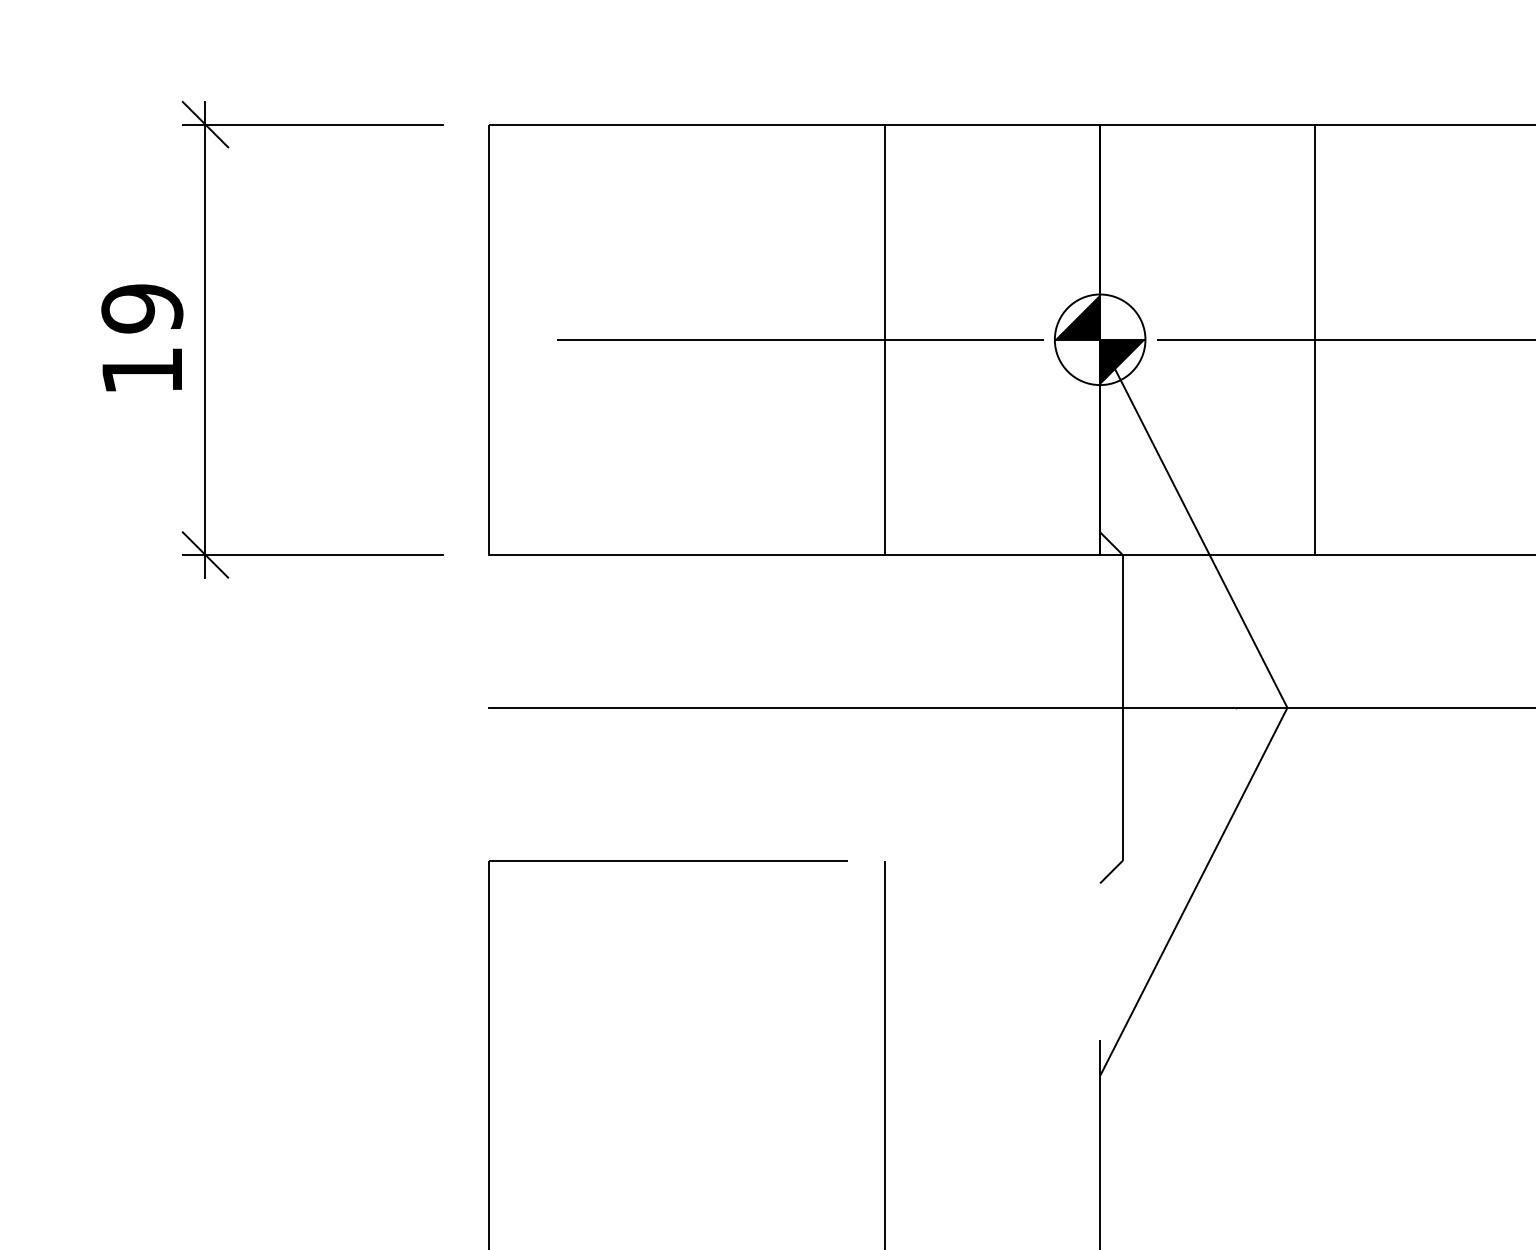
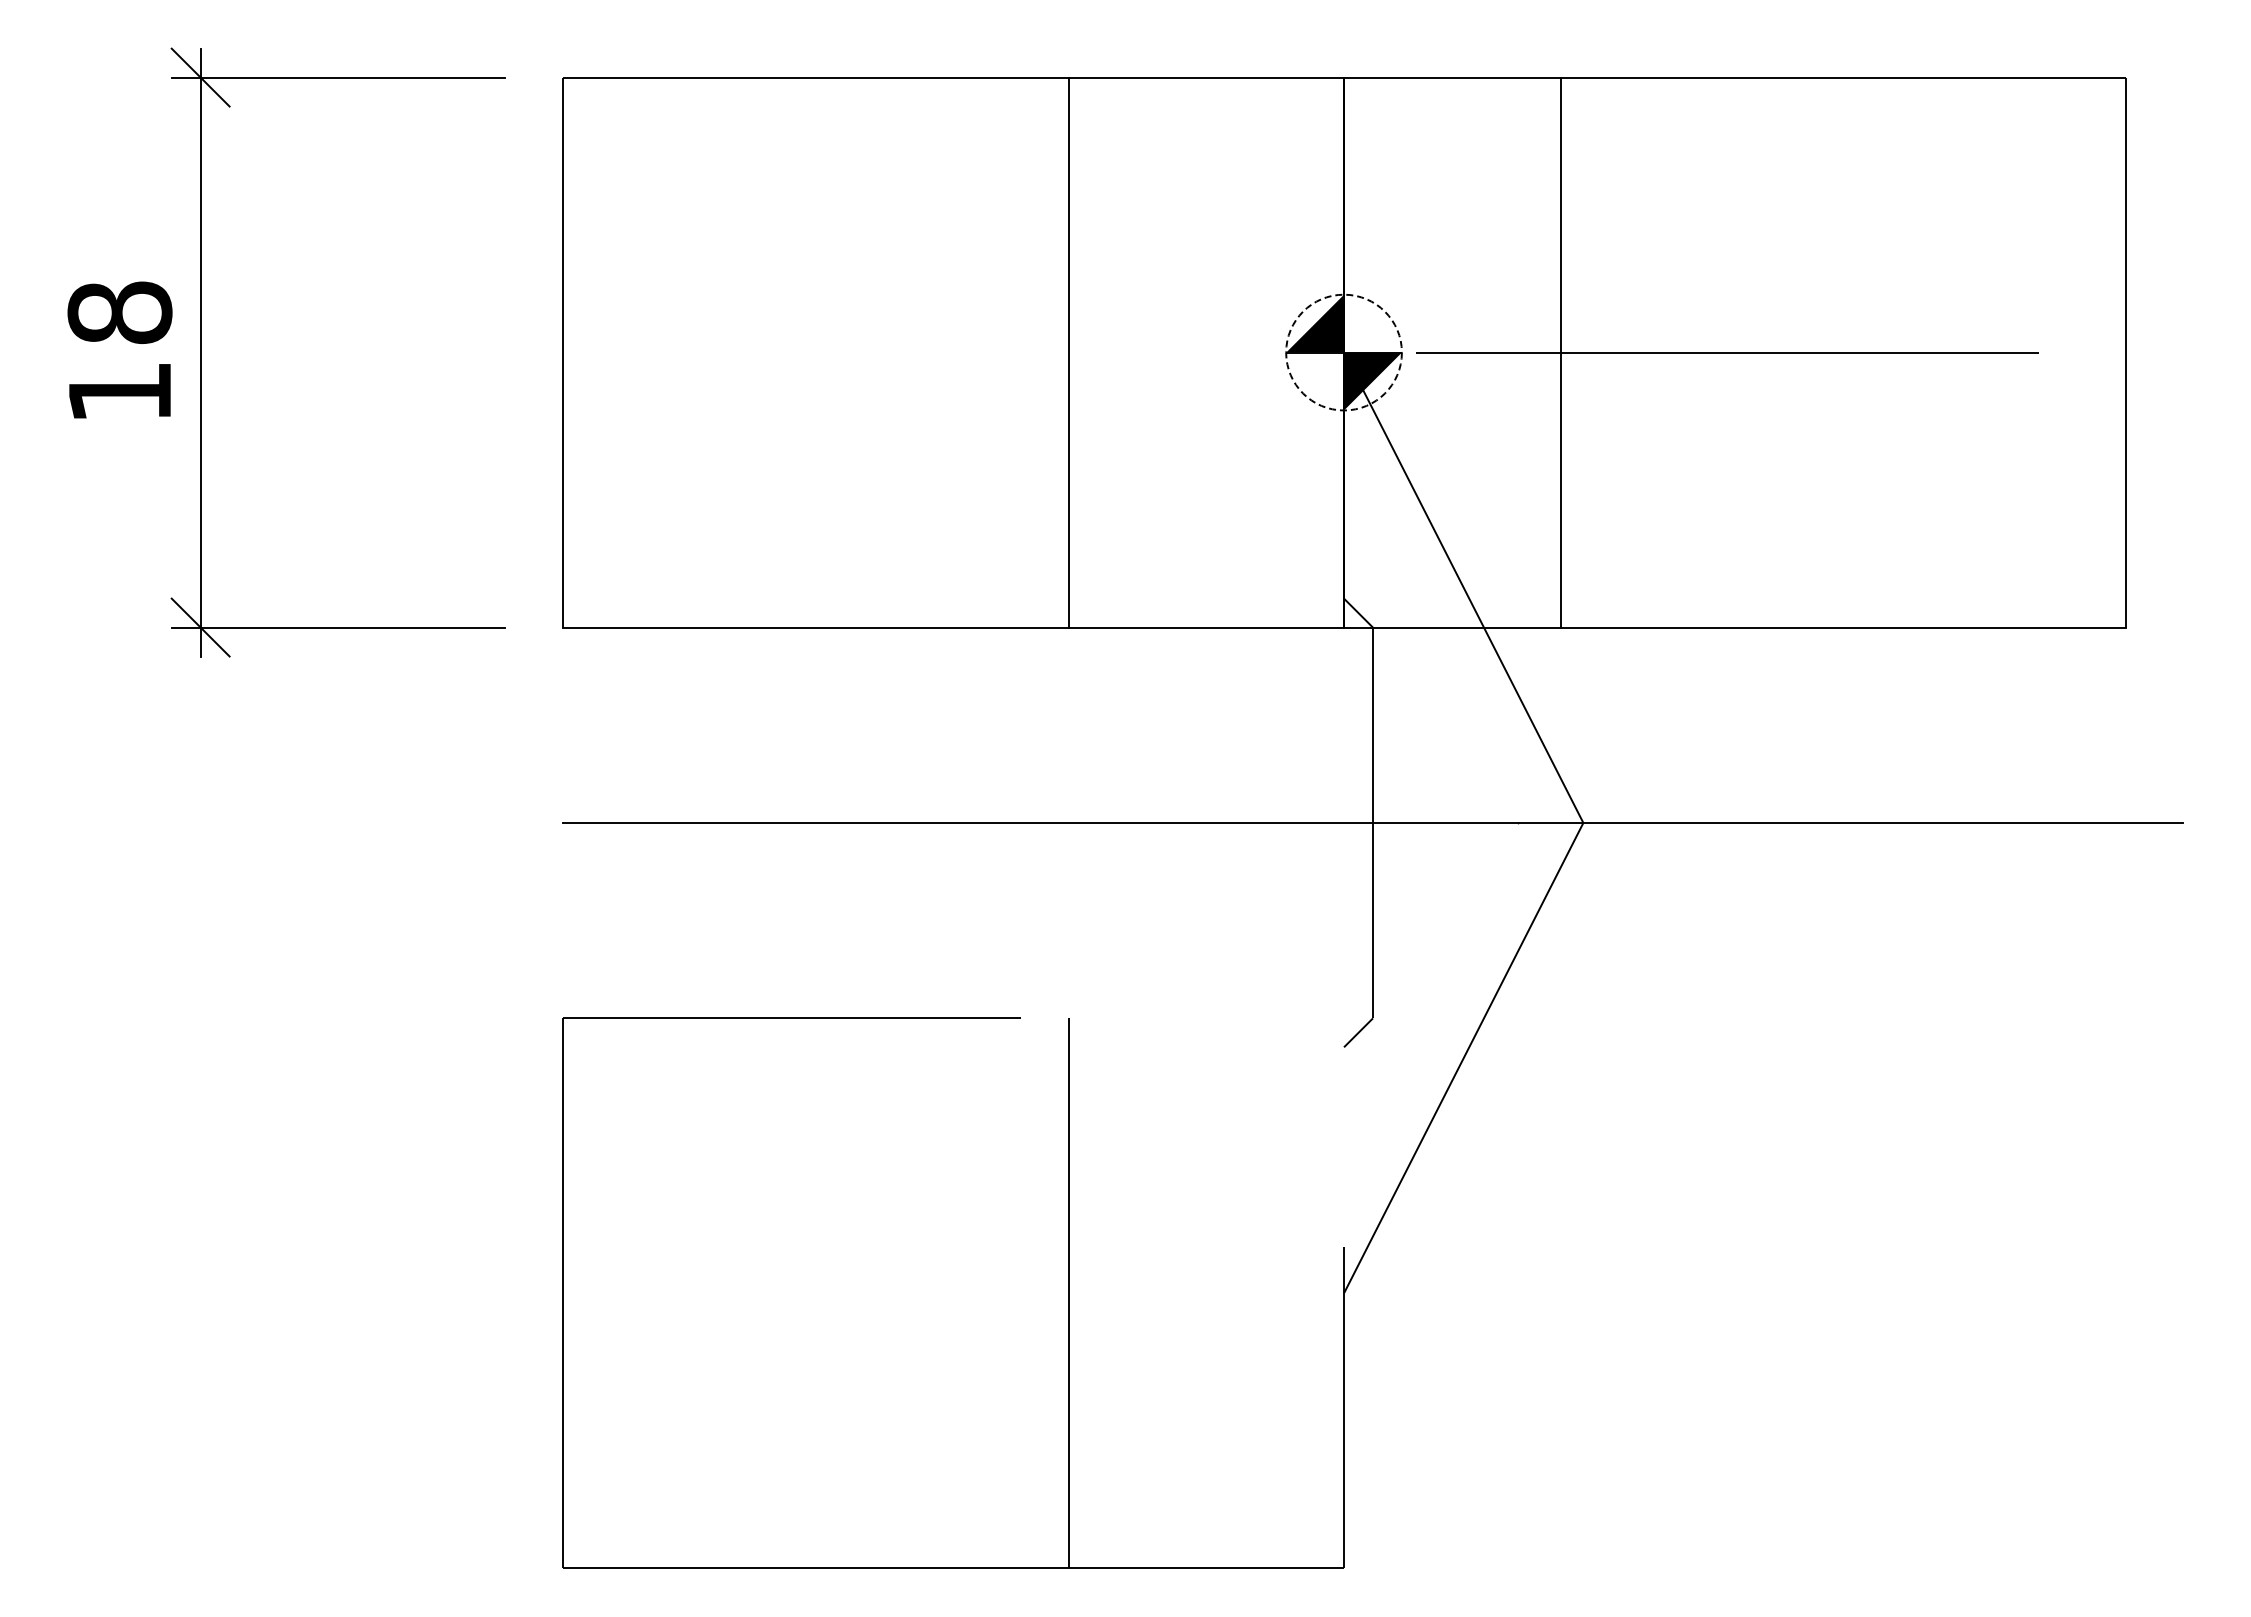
text: (141, 308) -> (119, 312), 19 -> 18
line: (800, 339) -> (960, 352), removed
circle: (1099, 339) -> (1343, 352), solid -> dashed
line: (1315, 339) -> (1561, 352), moved

